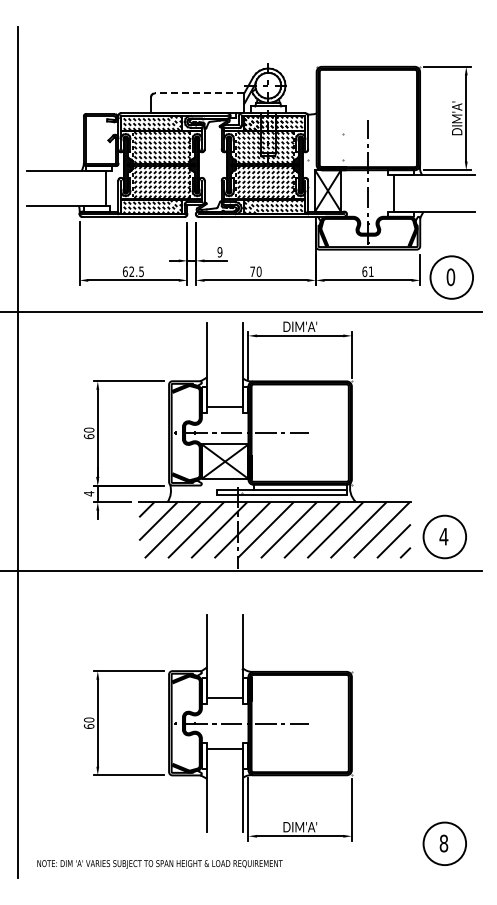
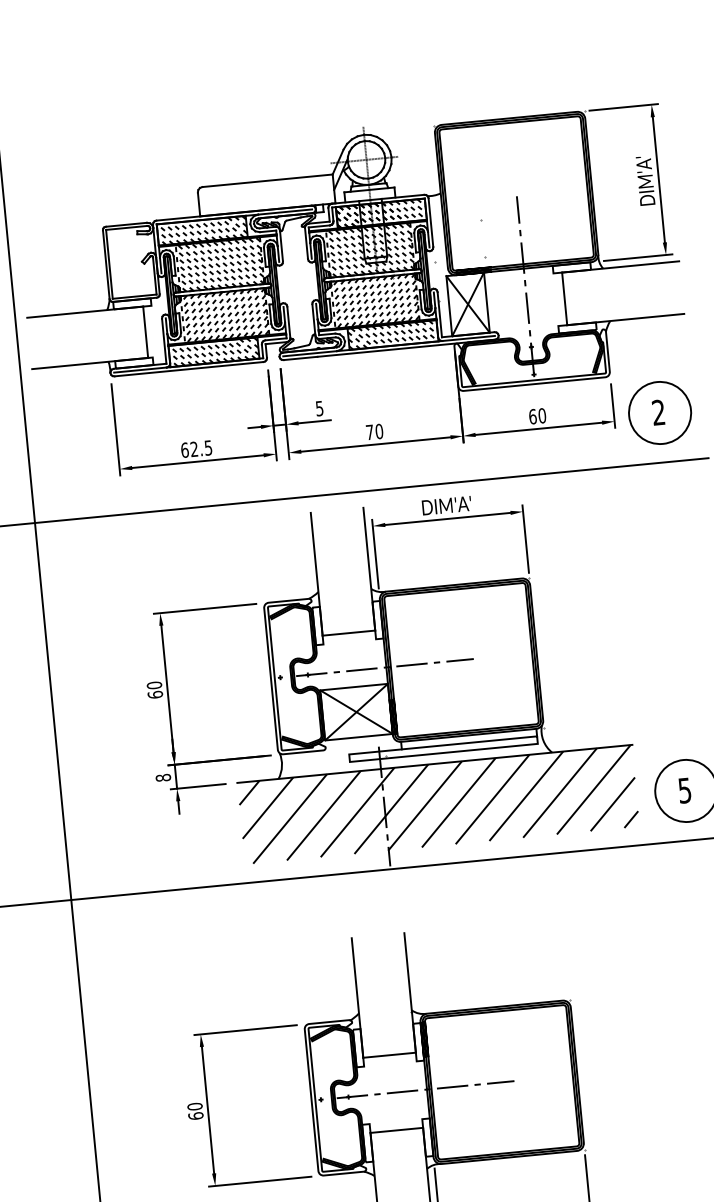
line: (199, 93) -> (267, 180), dashed -> solid
text: (219, 252) -> (319, 409), 9 -> 5
text: (370, 271) -> (541, 415), 61 -> 60
text: (450, 277) -> (658, 413), 0 -> 2
text: (88, 493) -> (162, 777), 4 -> 8
text: (443, 536) -> (684, 790), 4 -> 5

